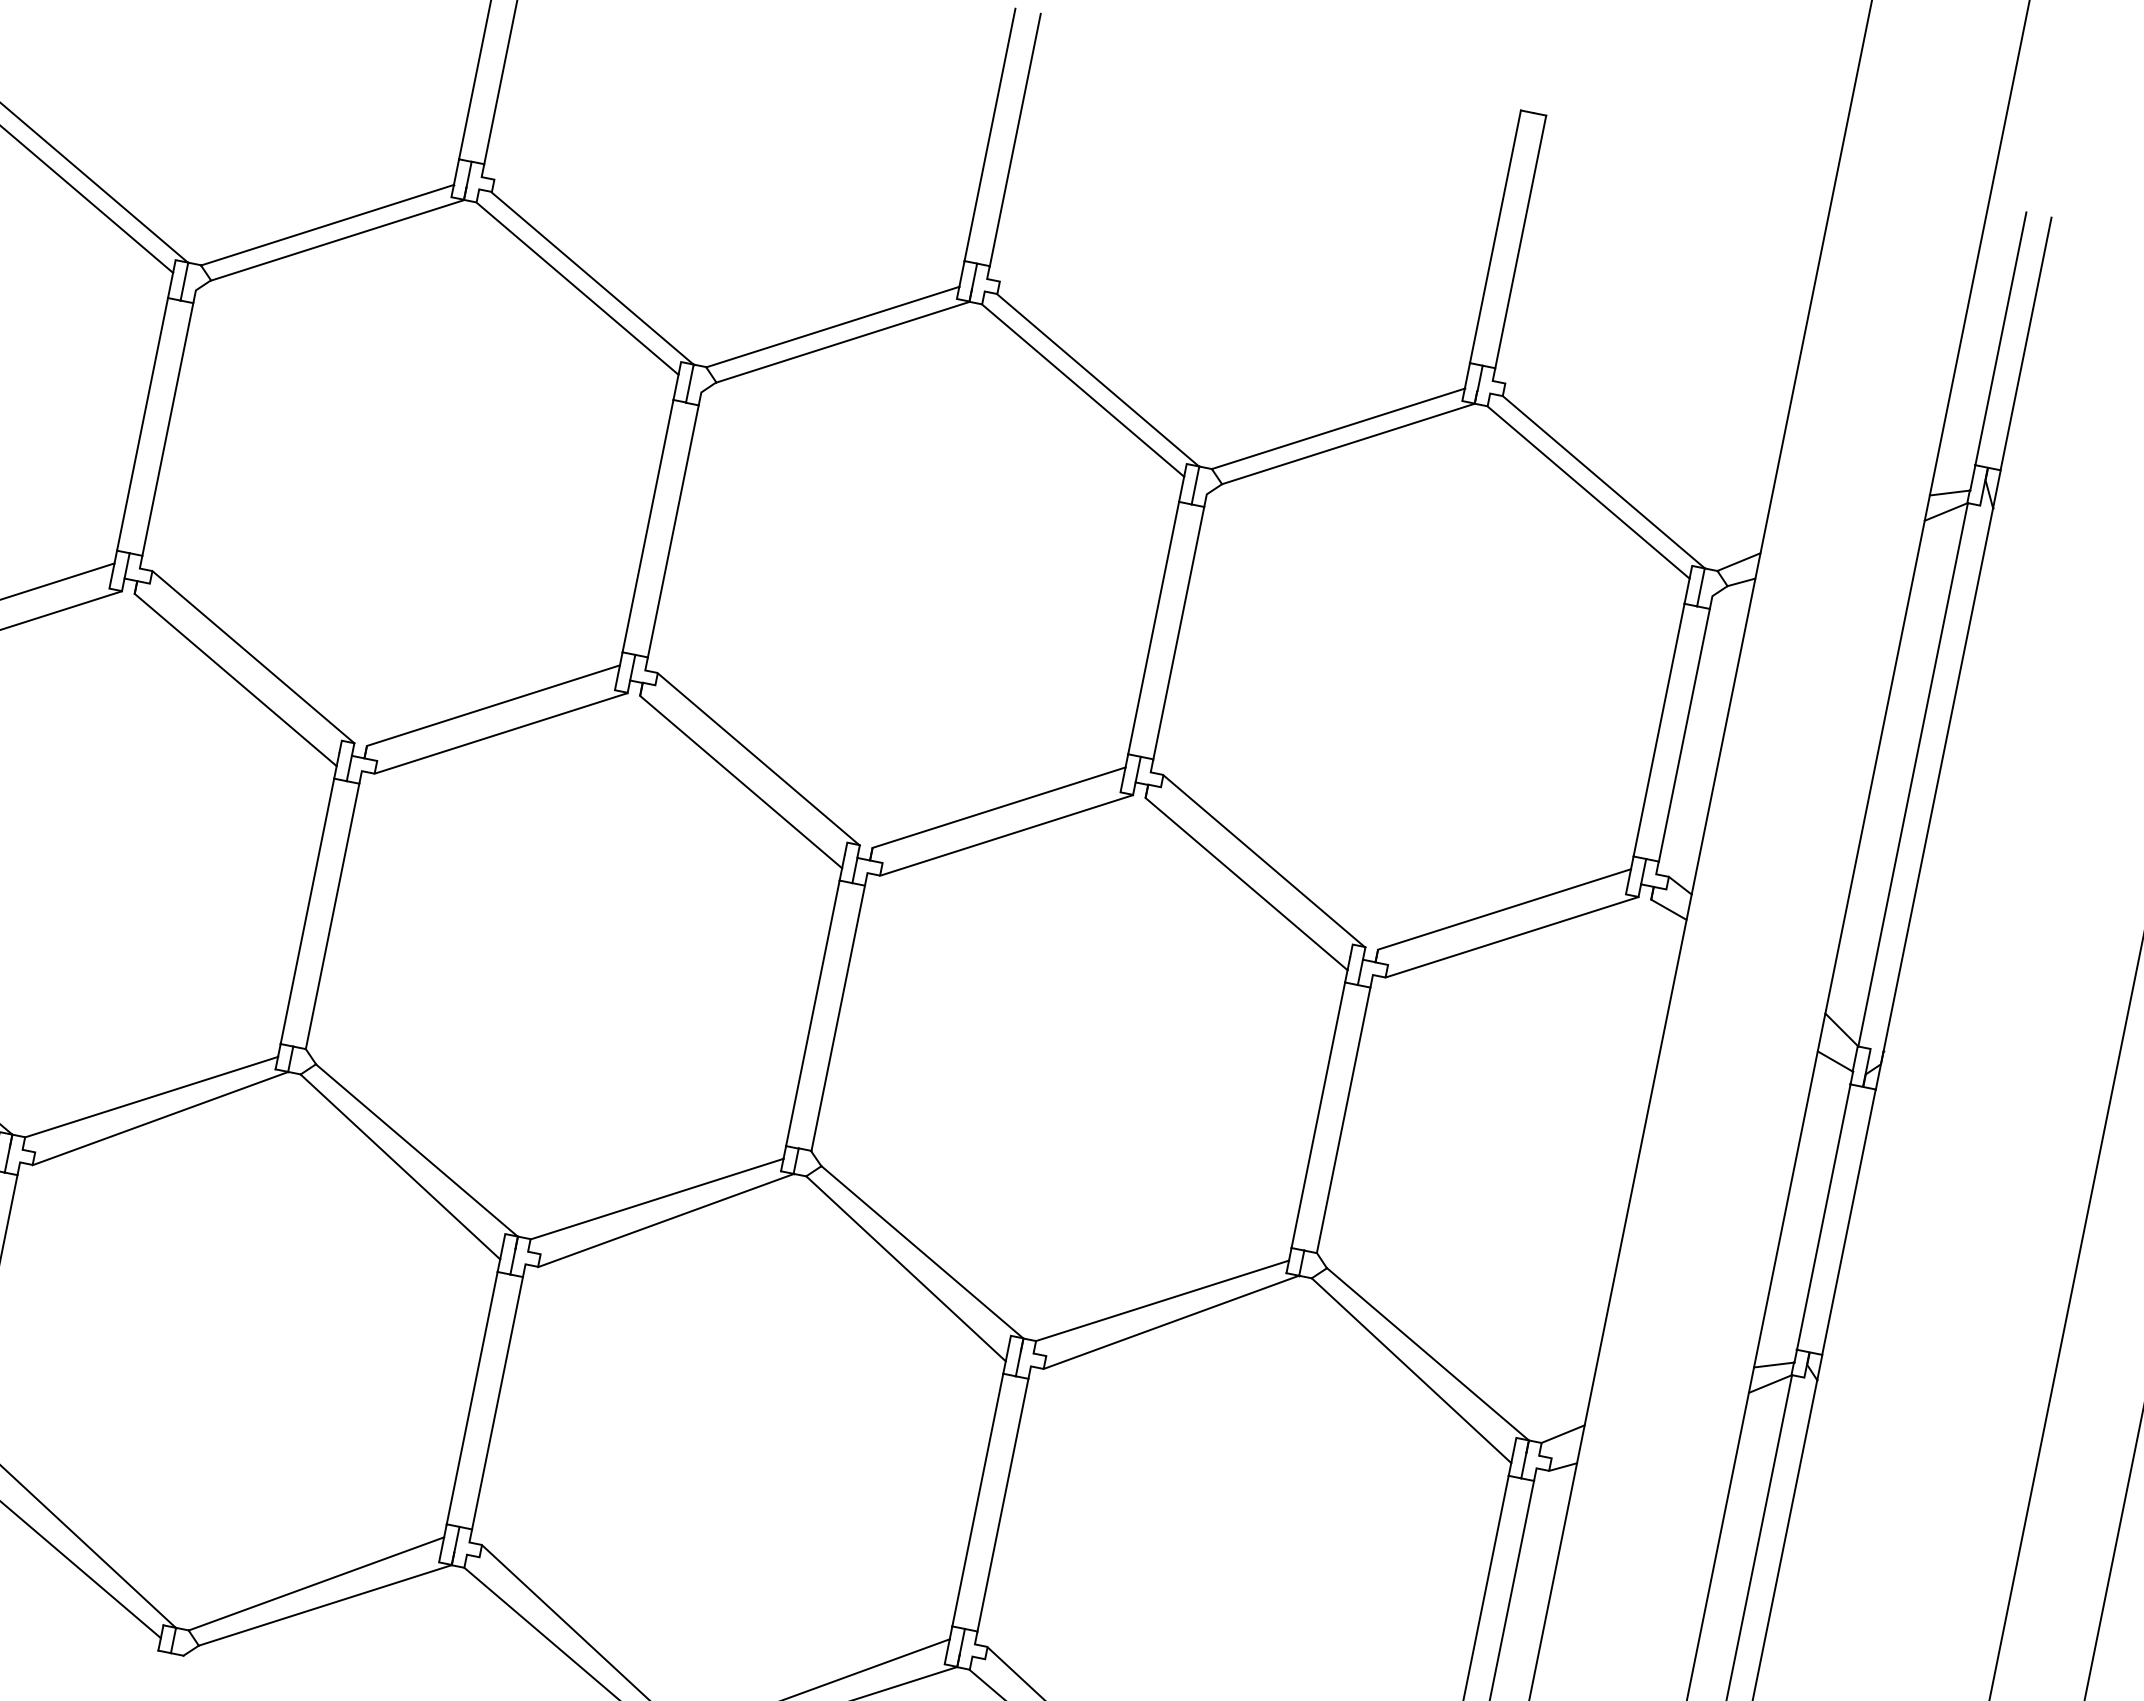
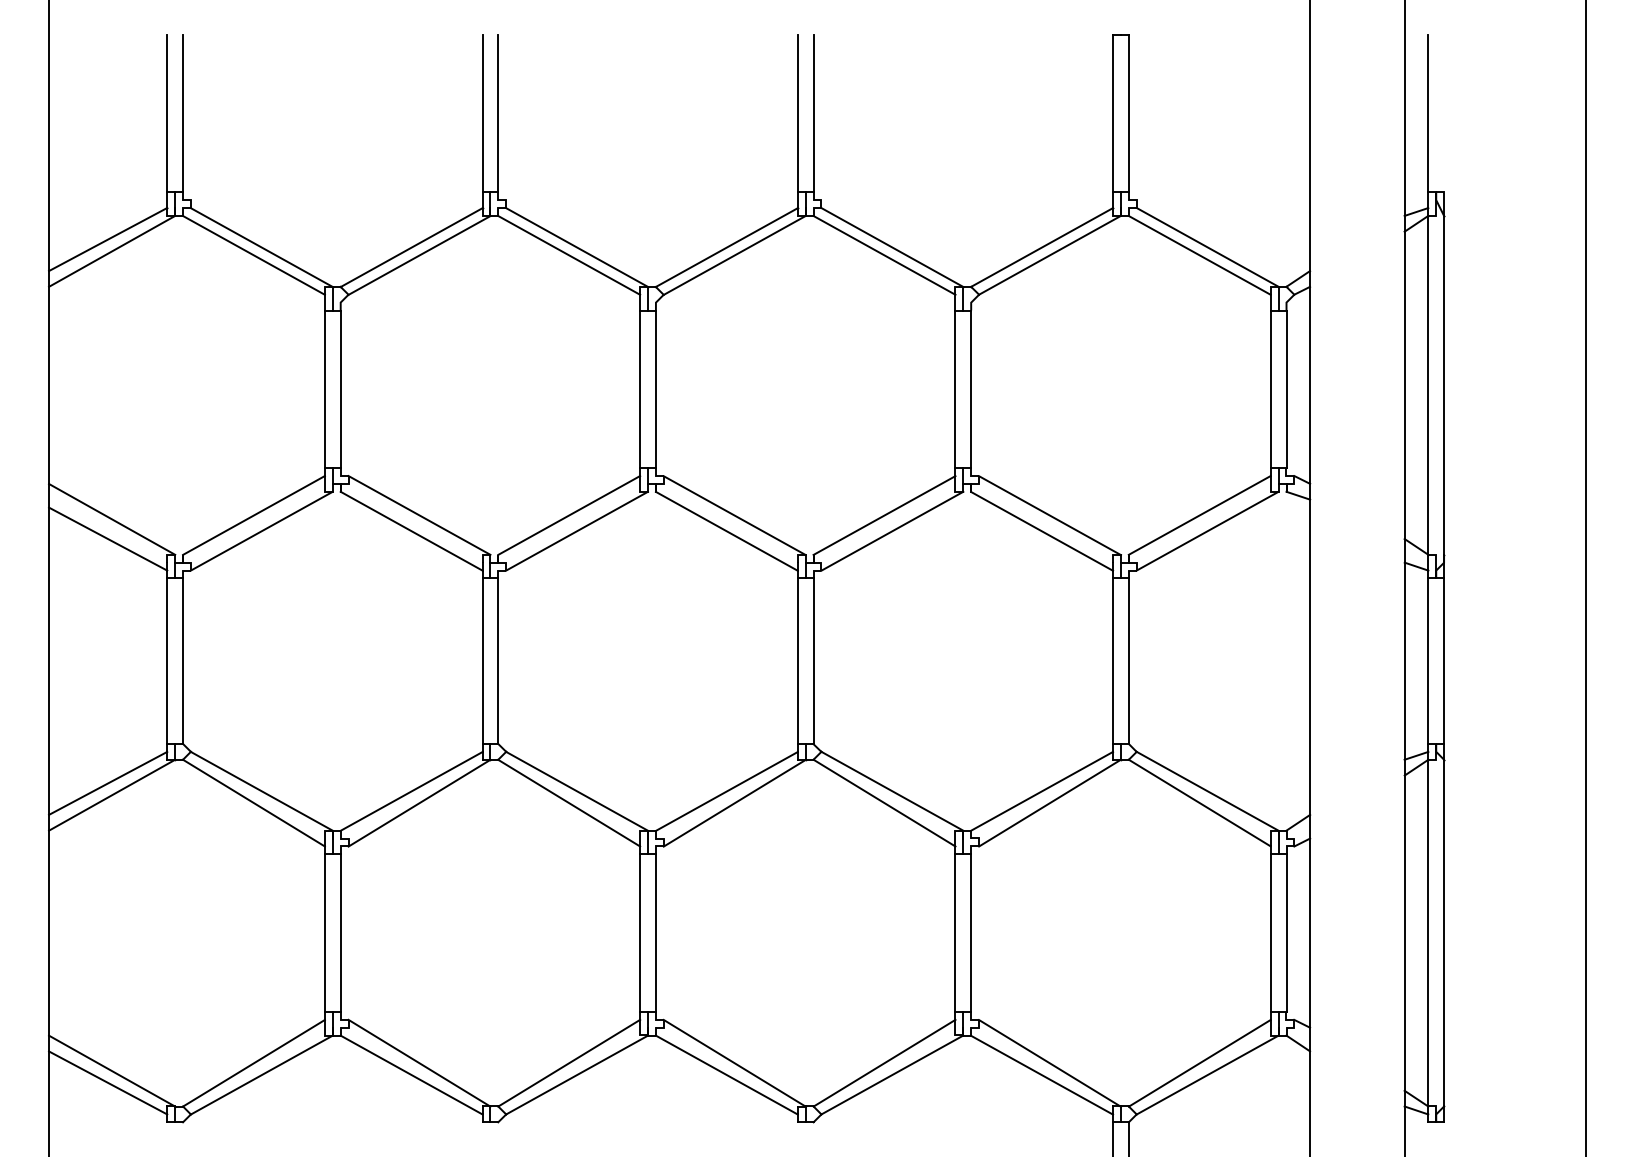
line: (2025, 343) -> (1443, 113), removed

